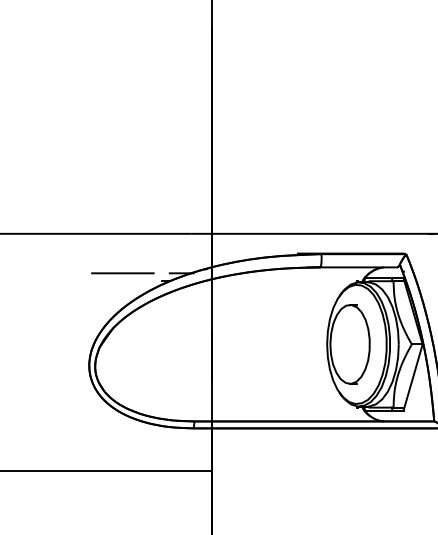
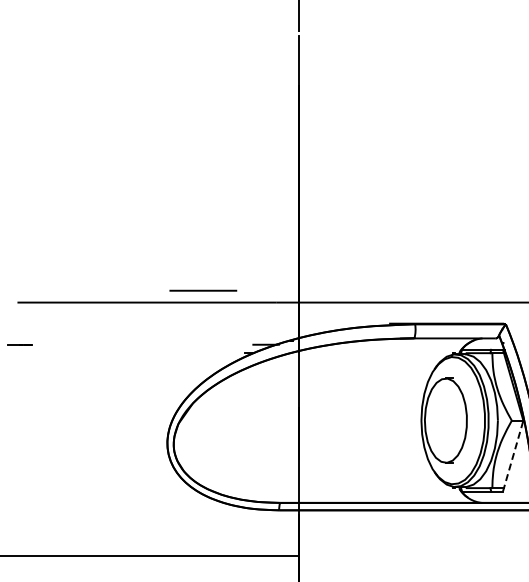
line: (123, 273) -> (203, 290), moved
line: (413, 377) -> (513, 456), solid -> dashed

